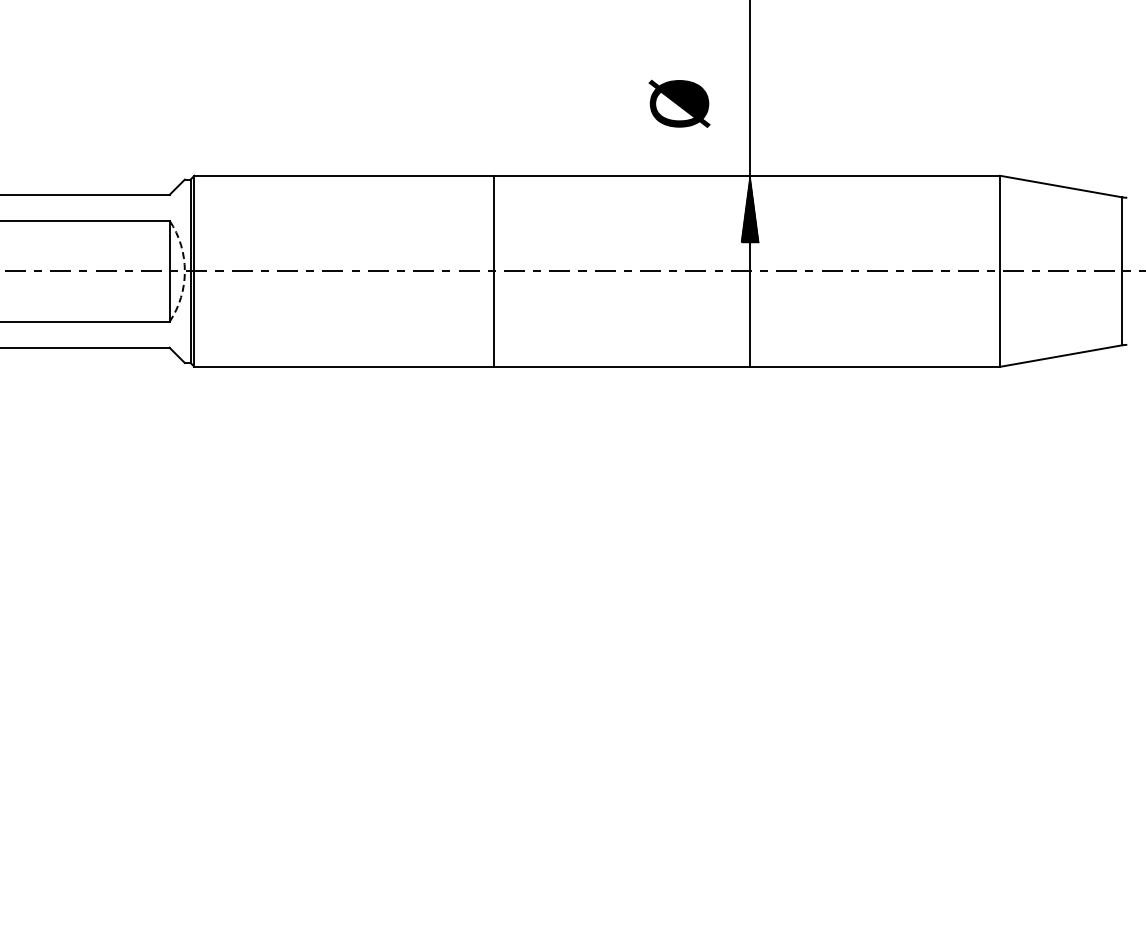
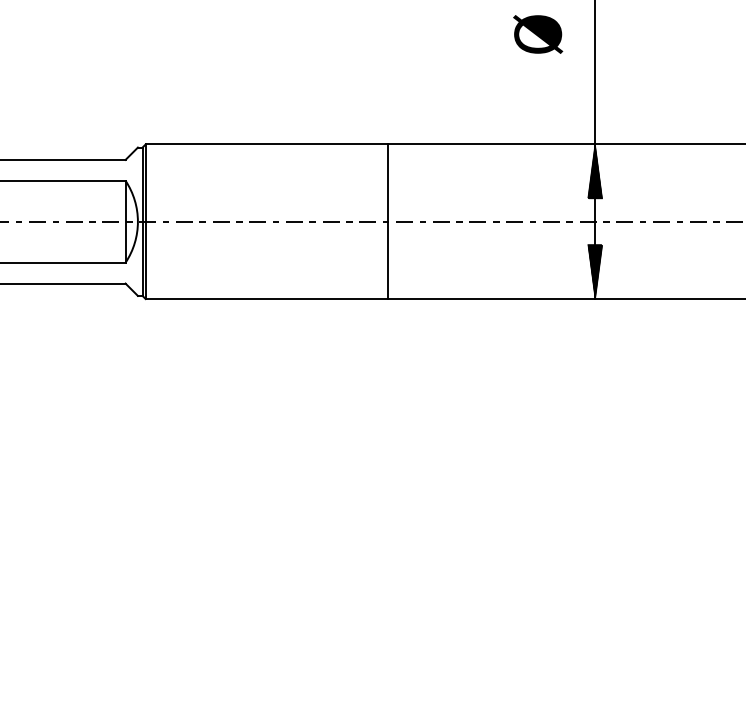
text: (679, 103) -> (538, 34), moved
arc: (184, 271) -> (137, 221), dashed -> solid
hatch: (749, 332) -> (594, 271), added

